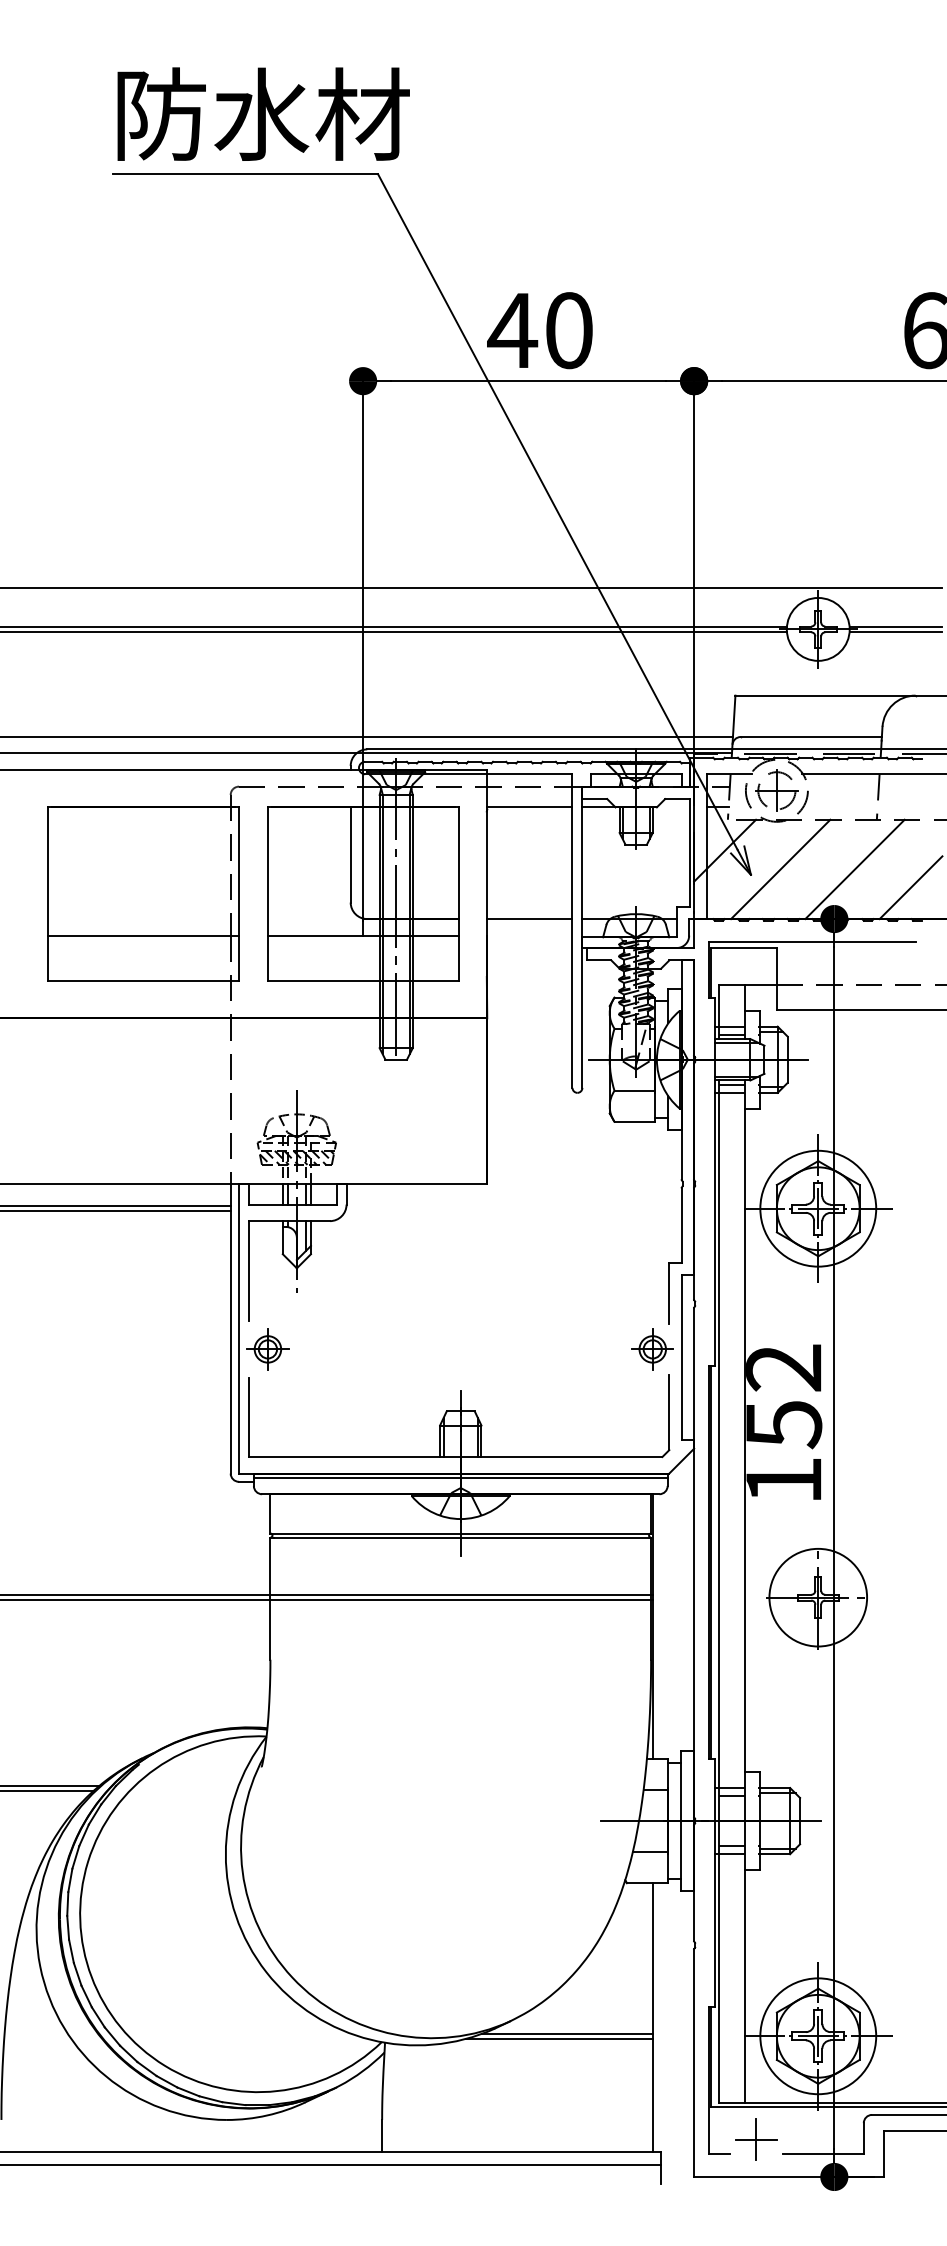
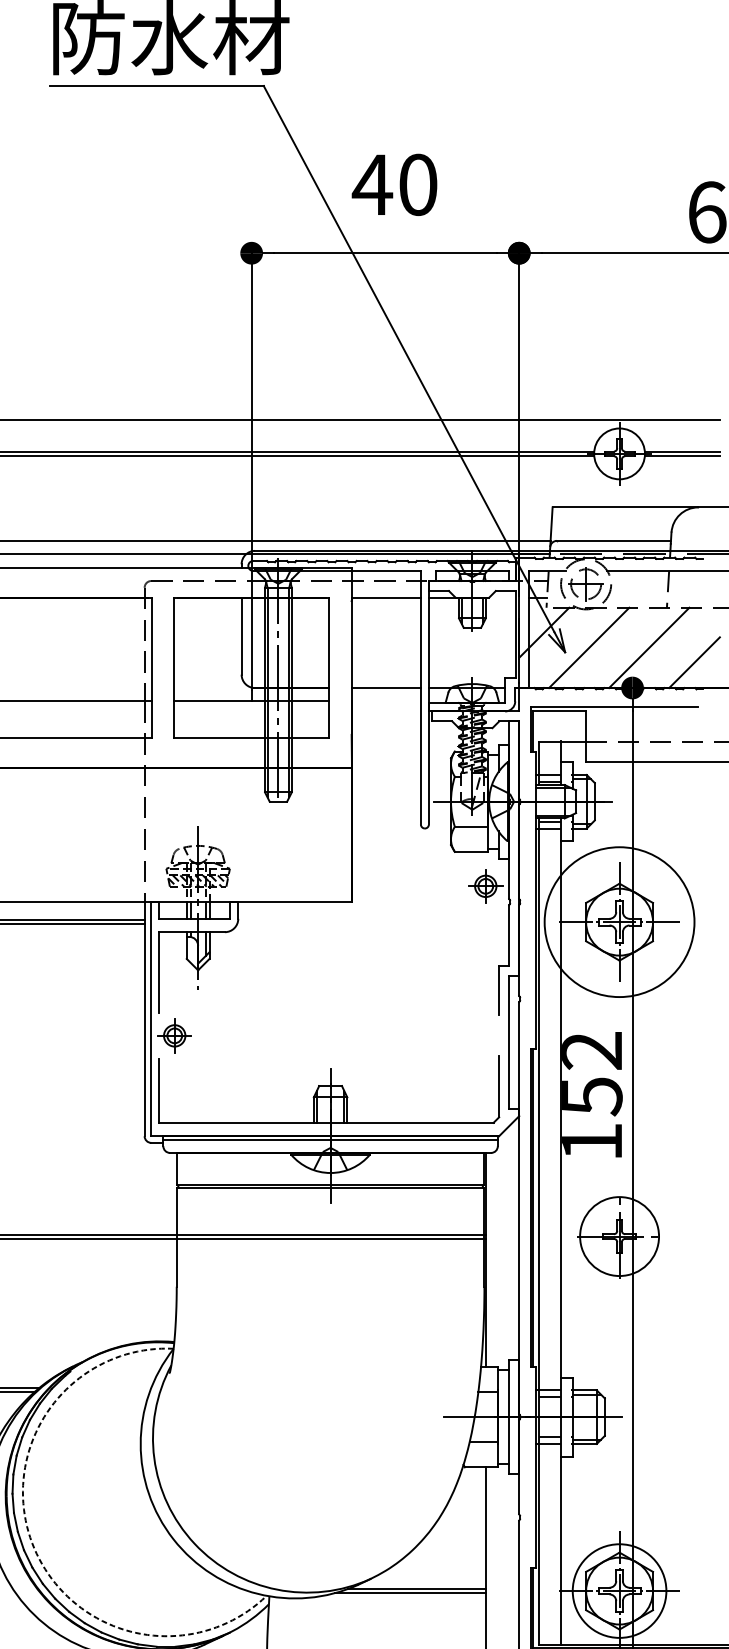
text: (539, 330) -> (394, 184), moved
circle: (818, 1208) -> (619, 921), size x1.6
part: (652, 1349) -> (485, 886), moved
arc: (91, 1976) -> (32, 1542), solid -> dashed

